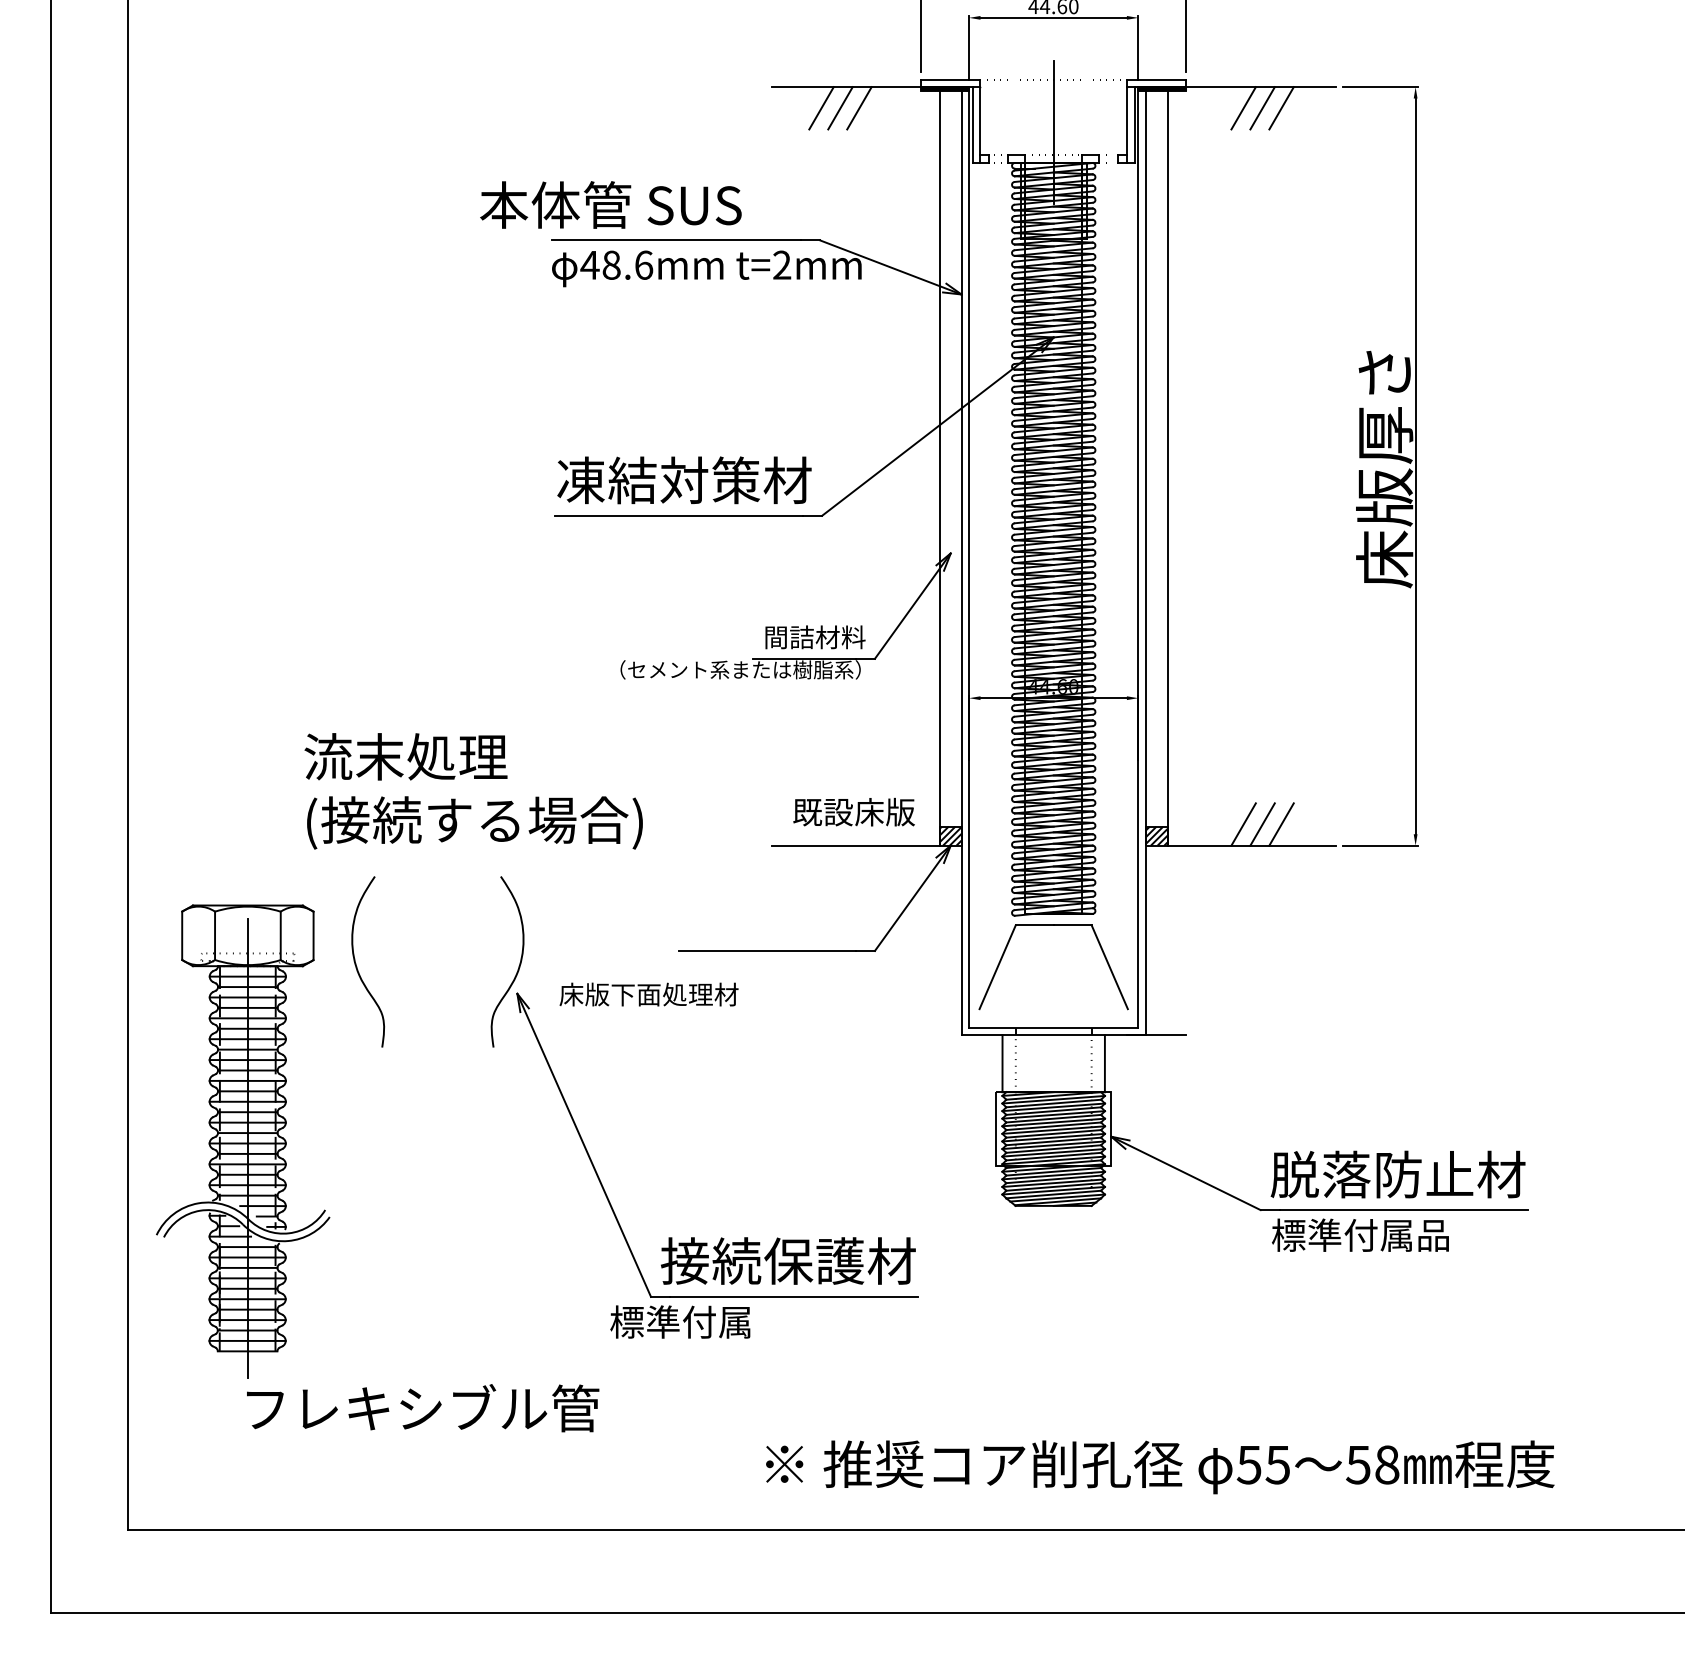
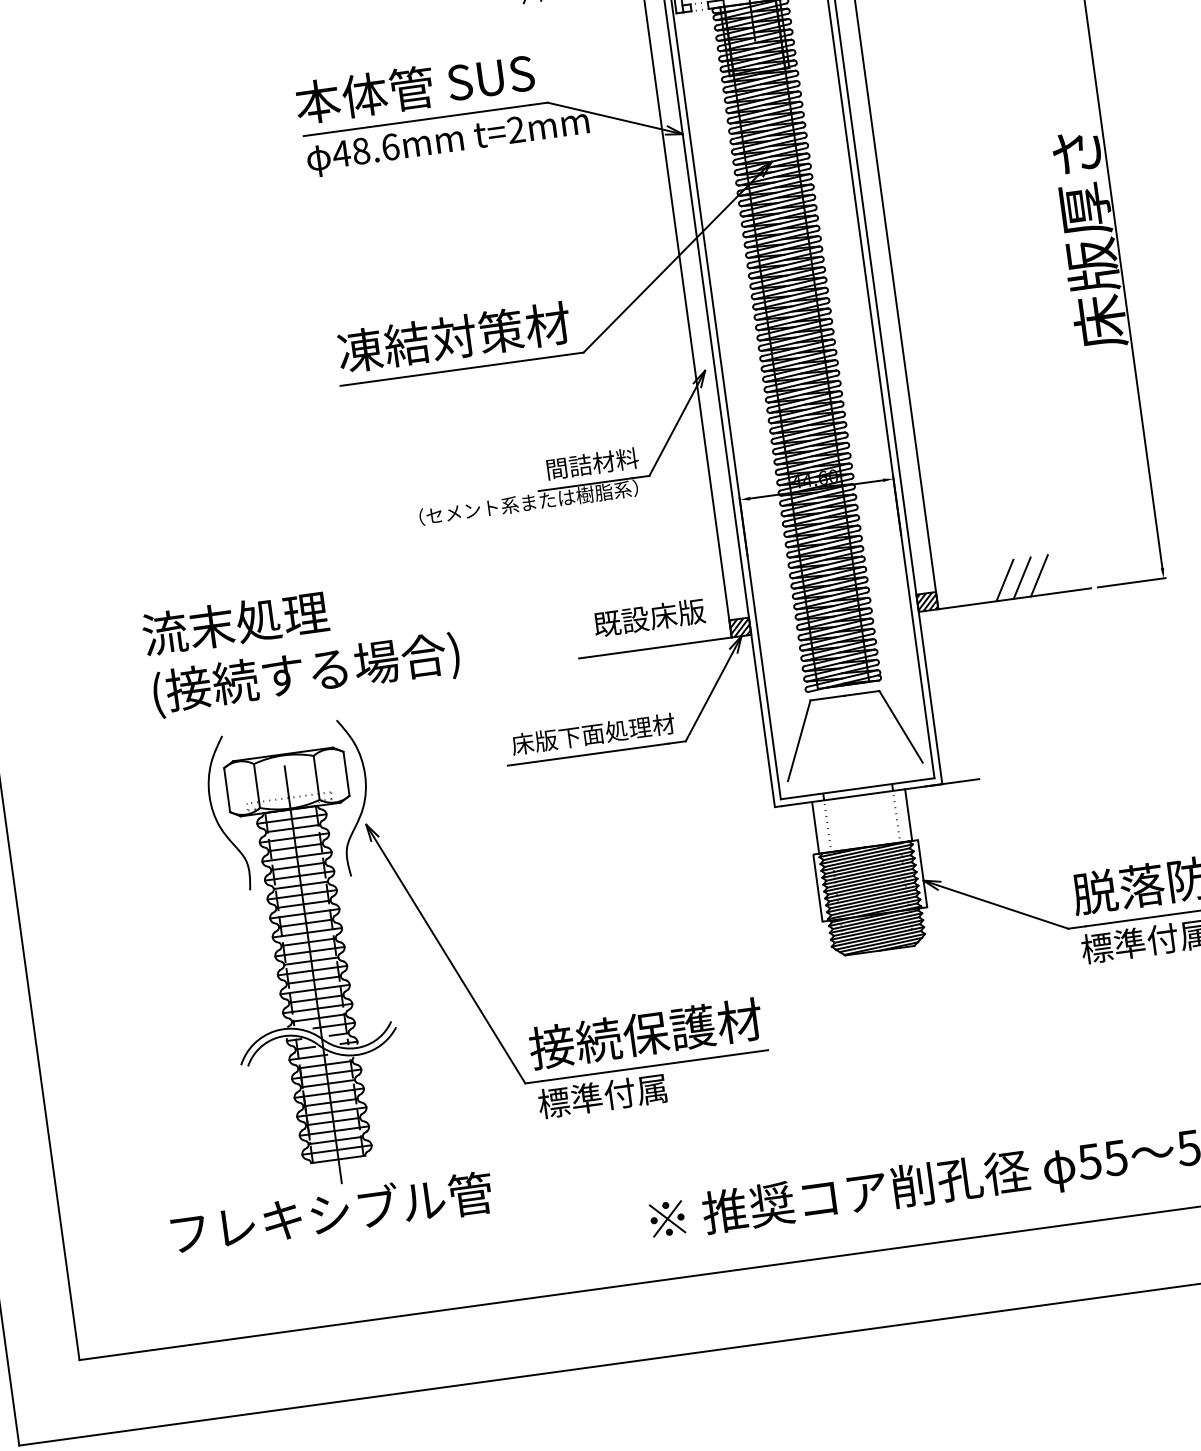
text: (610, 204) -> (414, 87), moved
text: (648, 994) -> (592, 734), moved
part: (243, 1141) -> (308, 969), moved
text: (680, 1321) -> (602, 1095), moved

